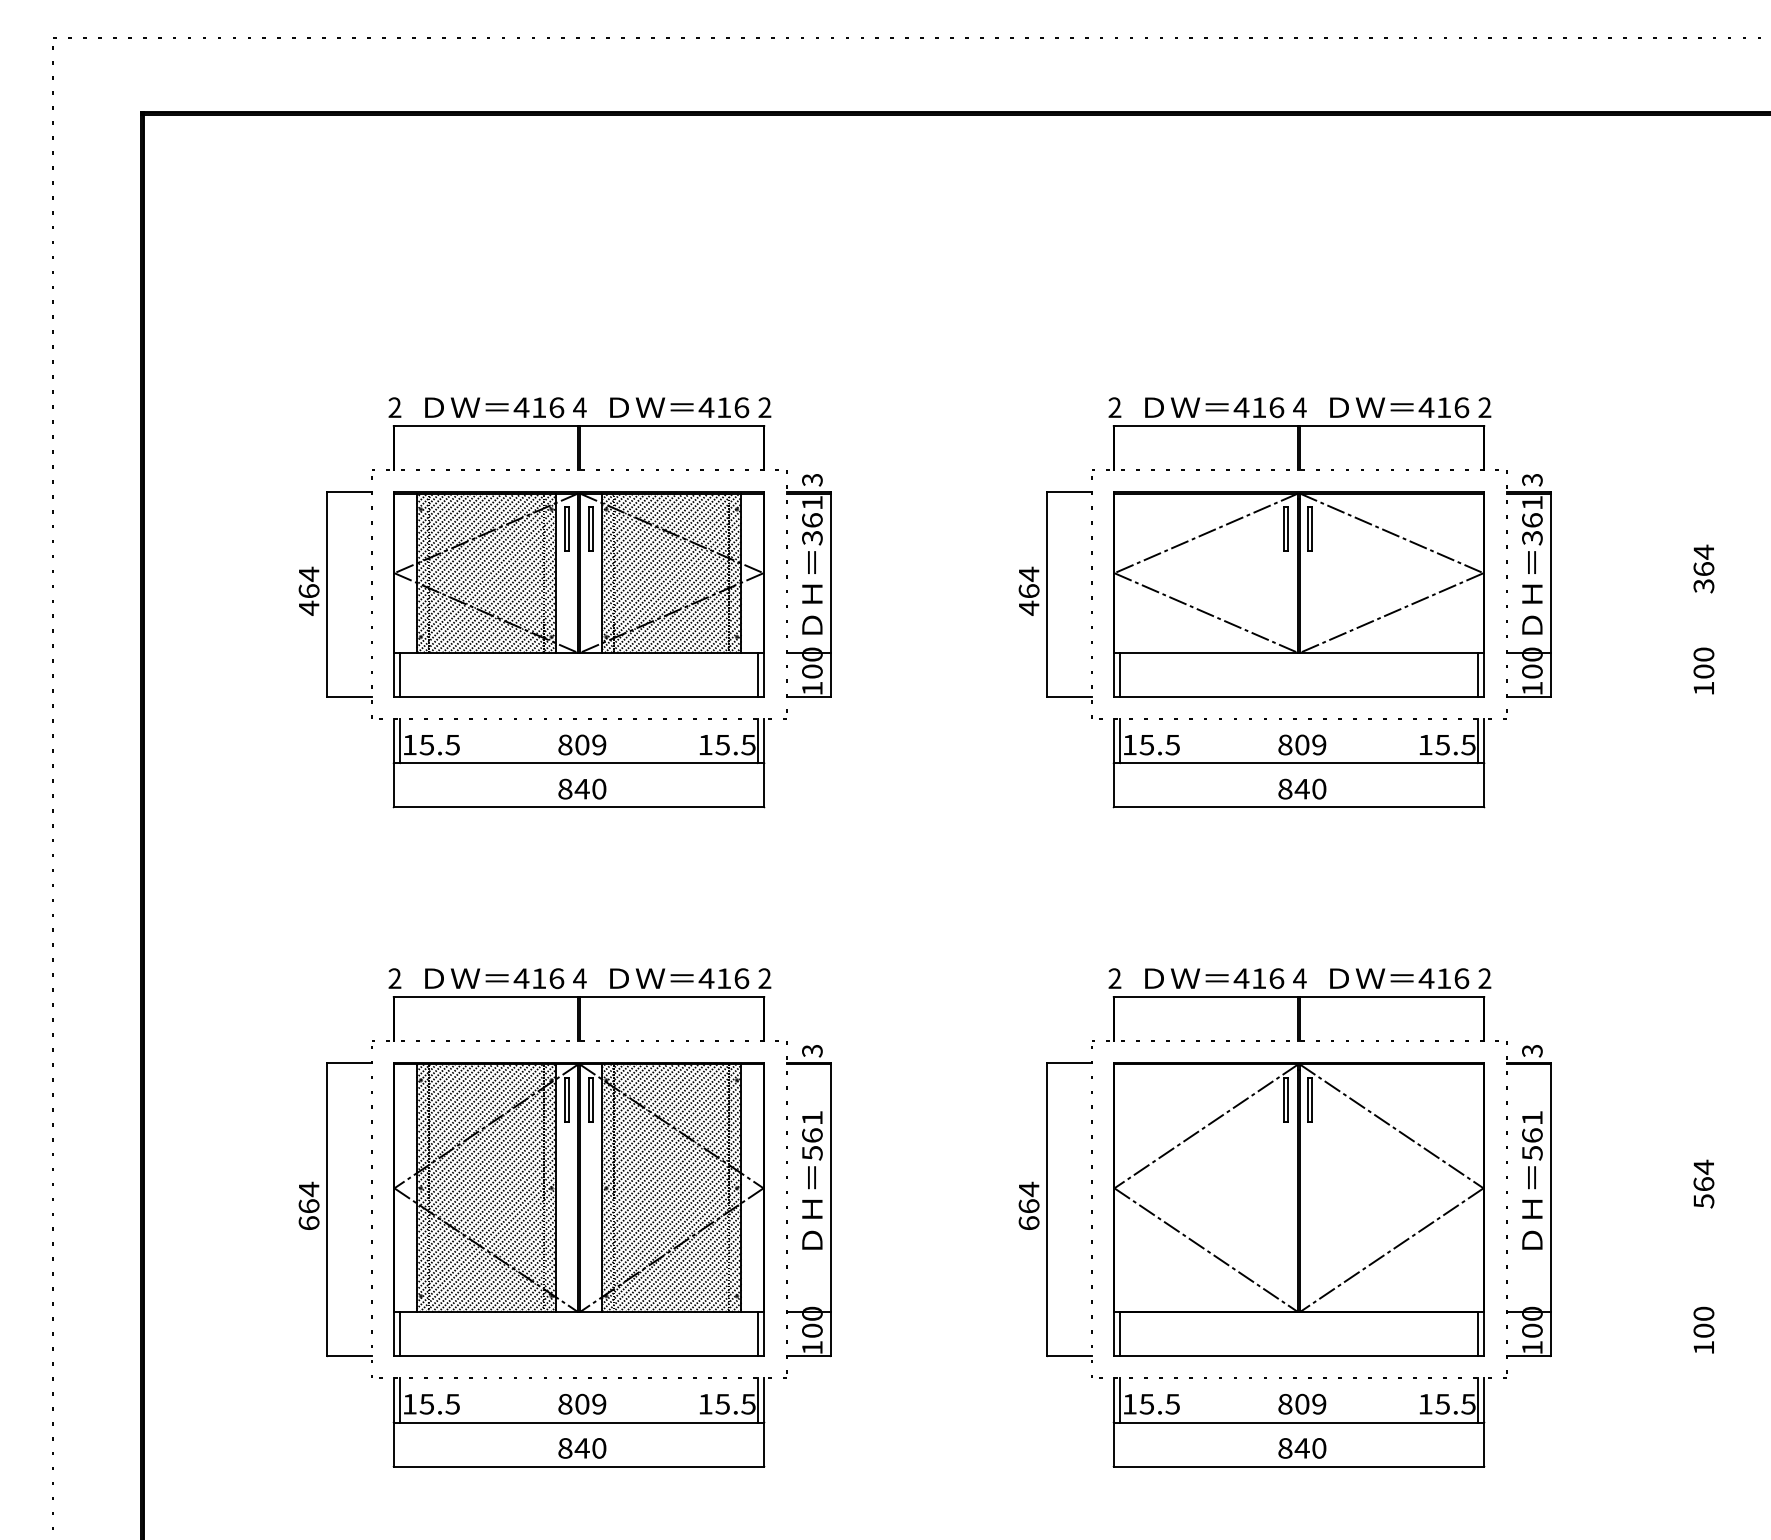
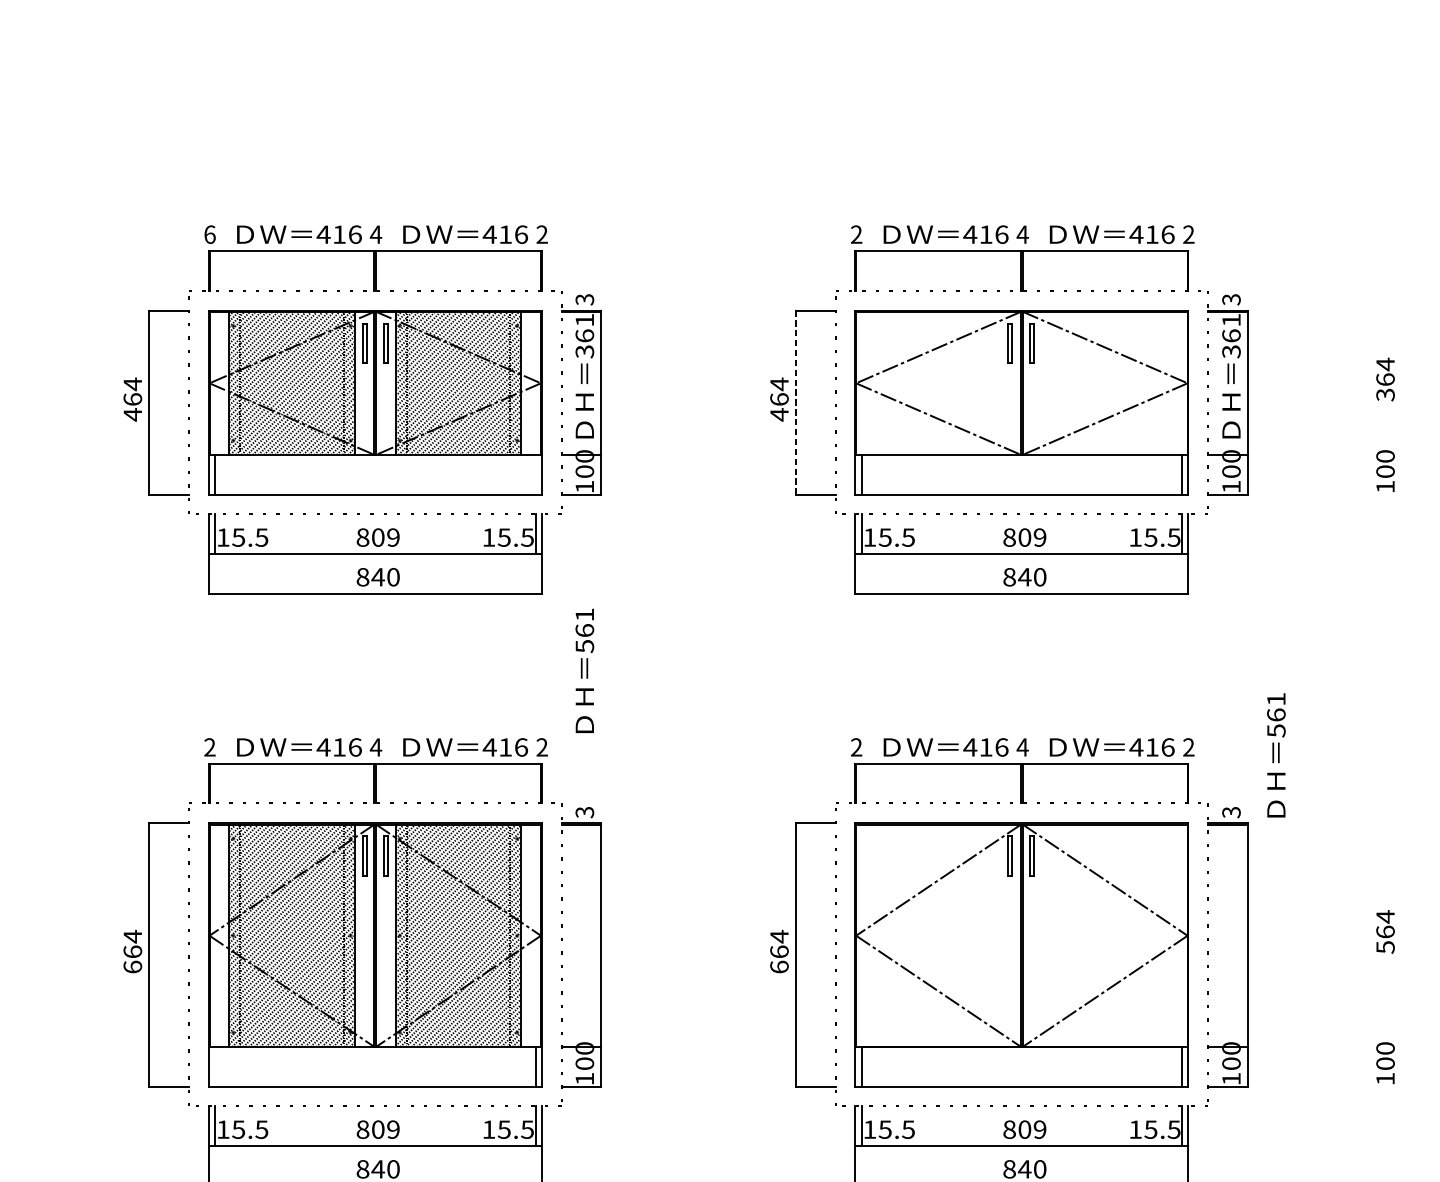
text: (394, 407) -> (209, 234), 2 -> 6
line: (1047, 594) -> (796, 402), solid -> dashed
line: (757, 674) -> (535, 474), removed
text: (812, 1180) -> (584, 670), moved
text: (1532, 1180) -> (1276, 755), moved
line: (400, 1334) -> (214, 1067), removed

